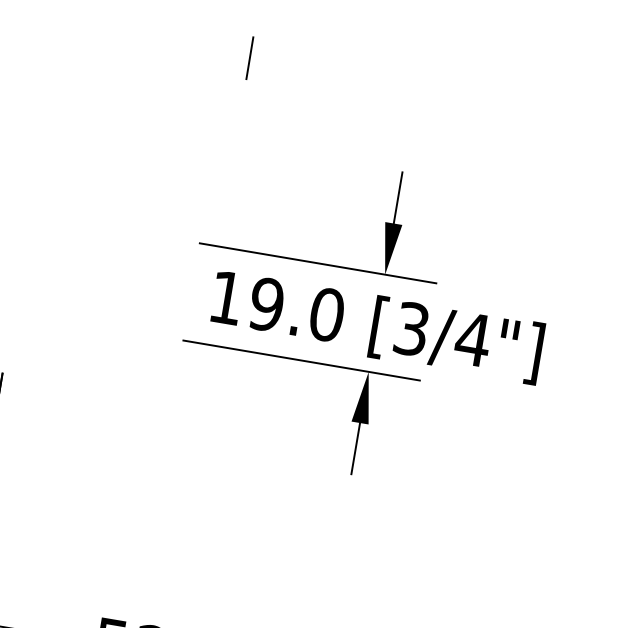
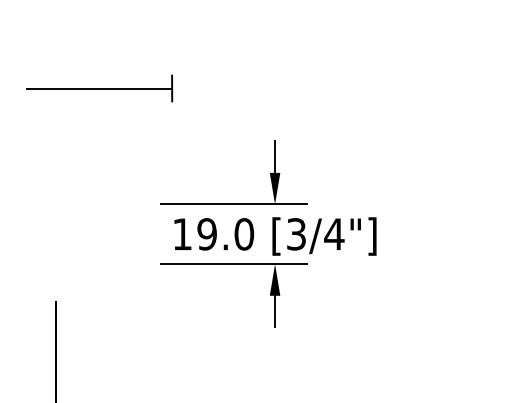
line: (131, 38) -> (99, 88), added

